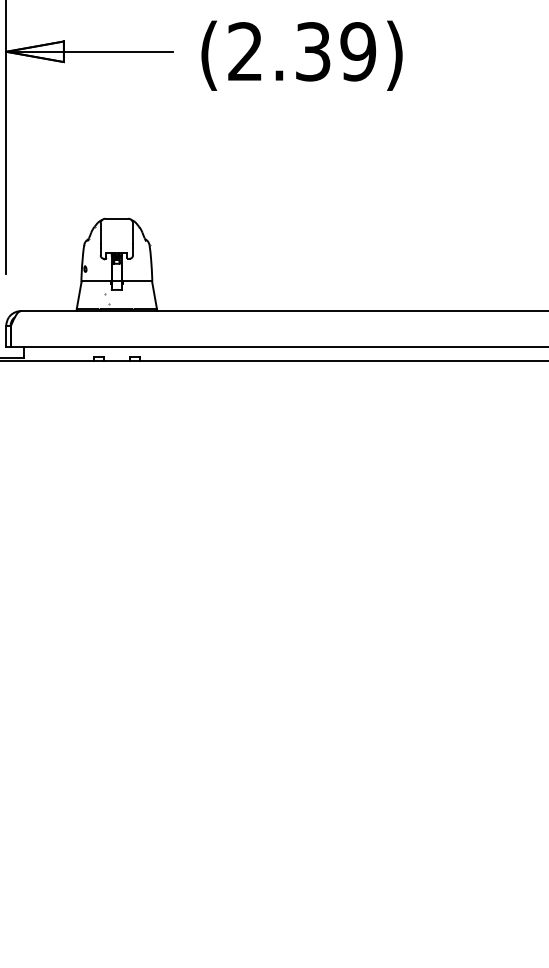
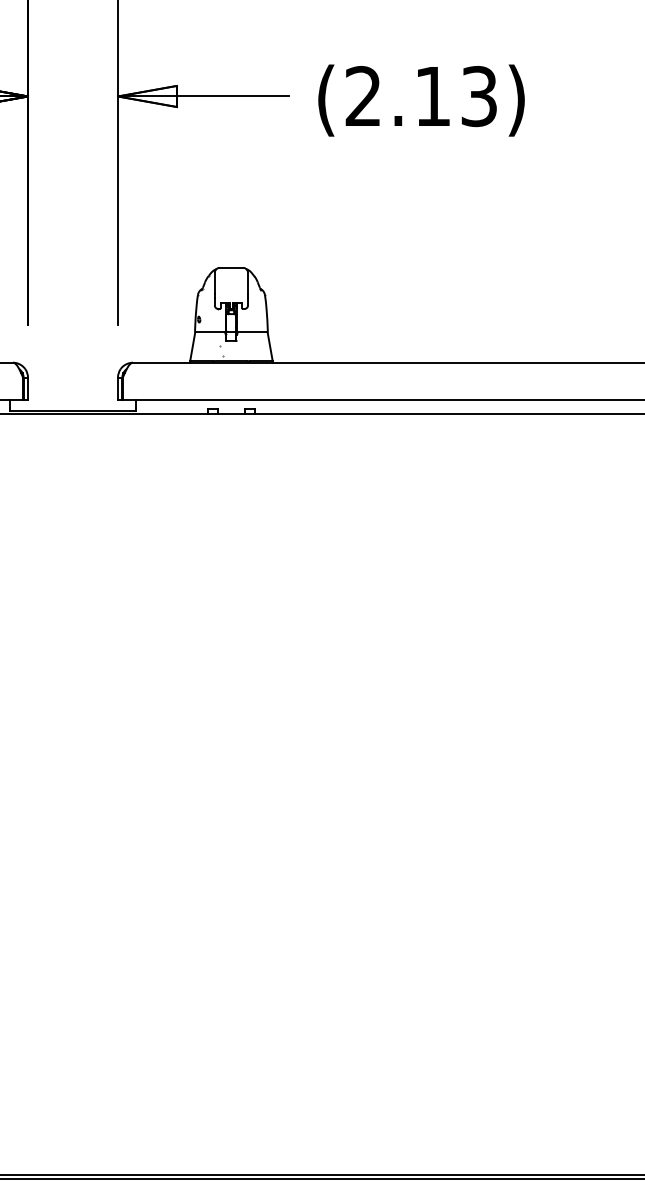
text: (336, 51) -> (456, 96), (2.39) -> (2.13)

